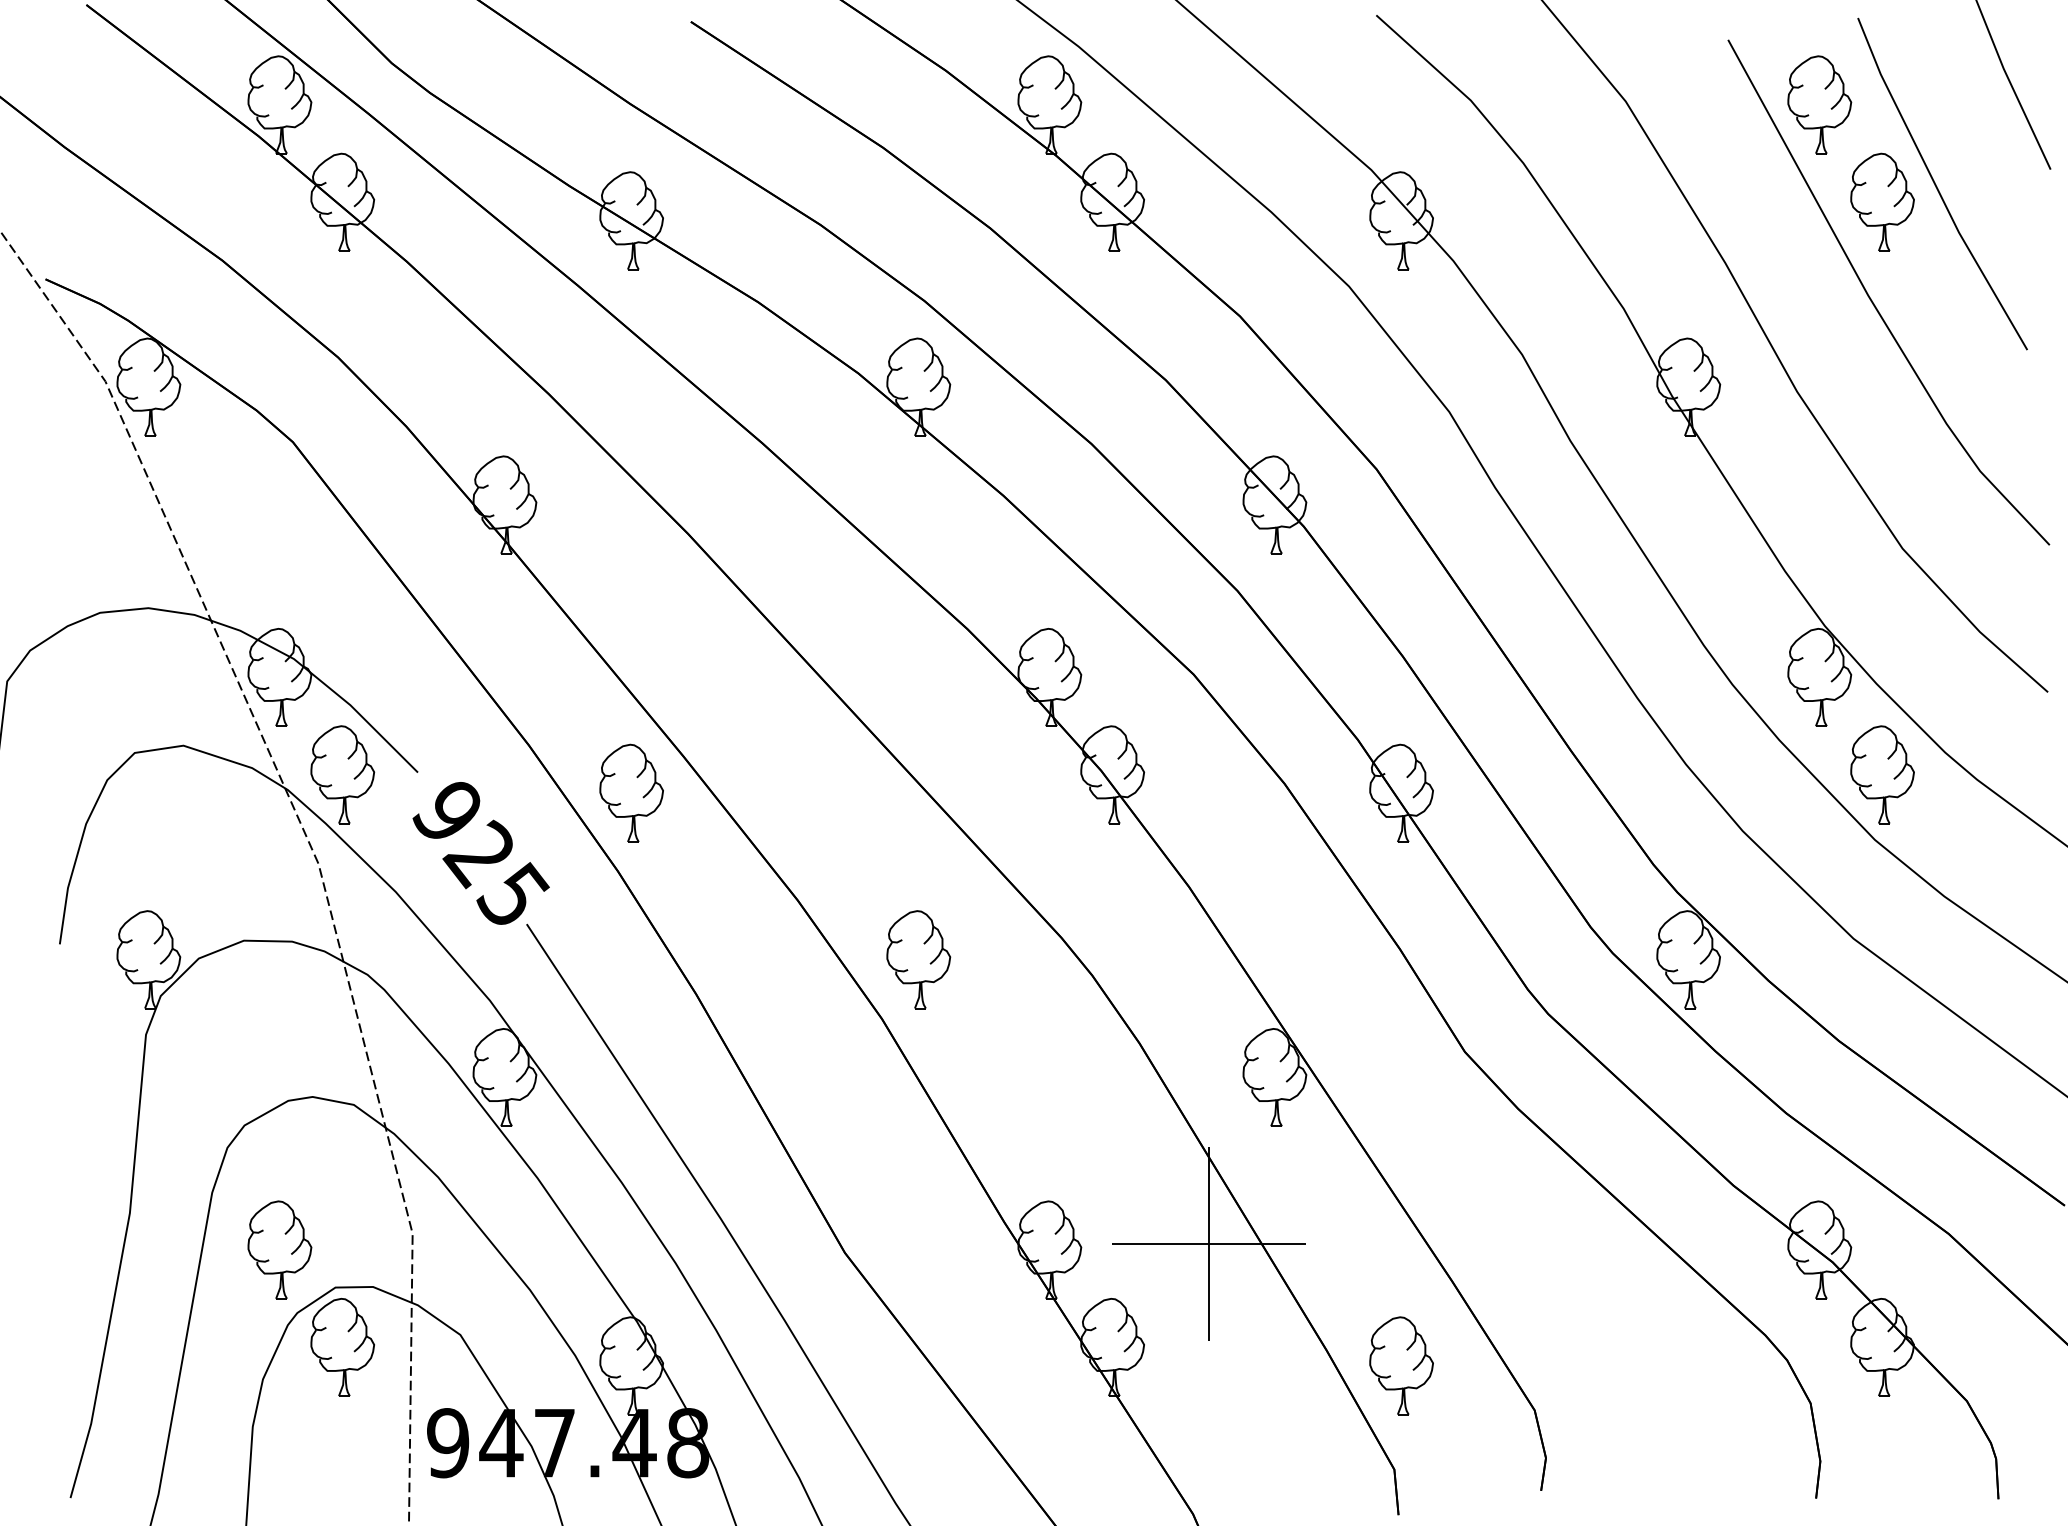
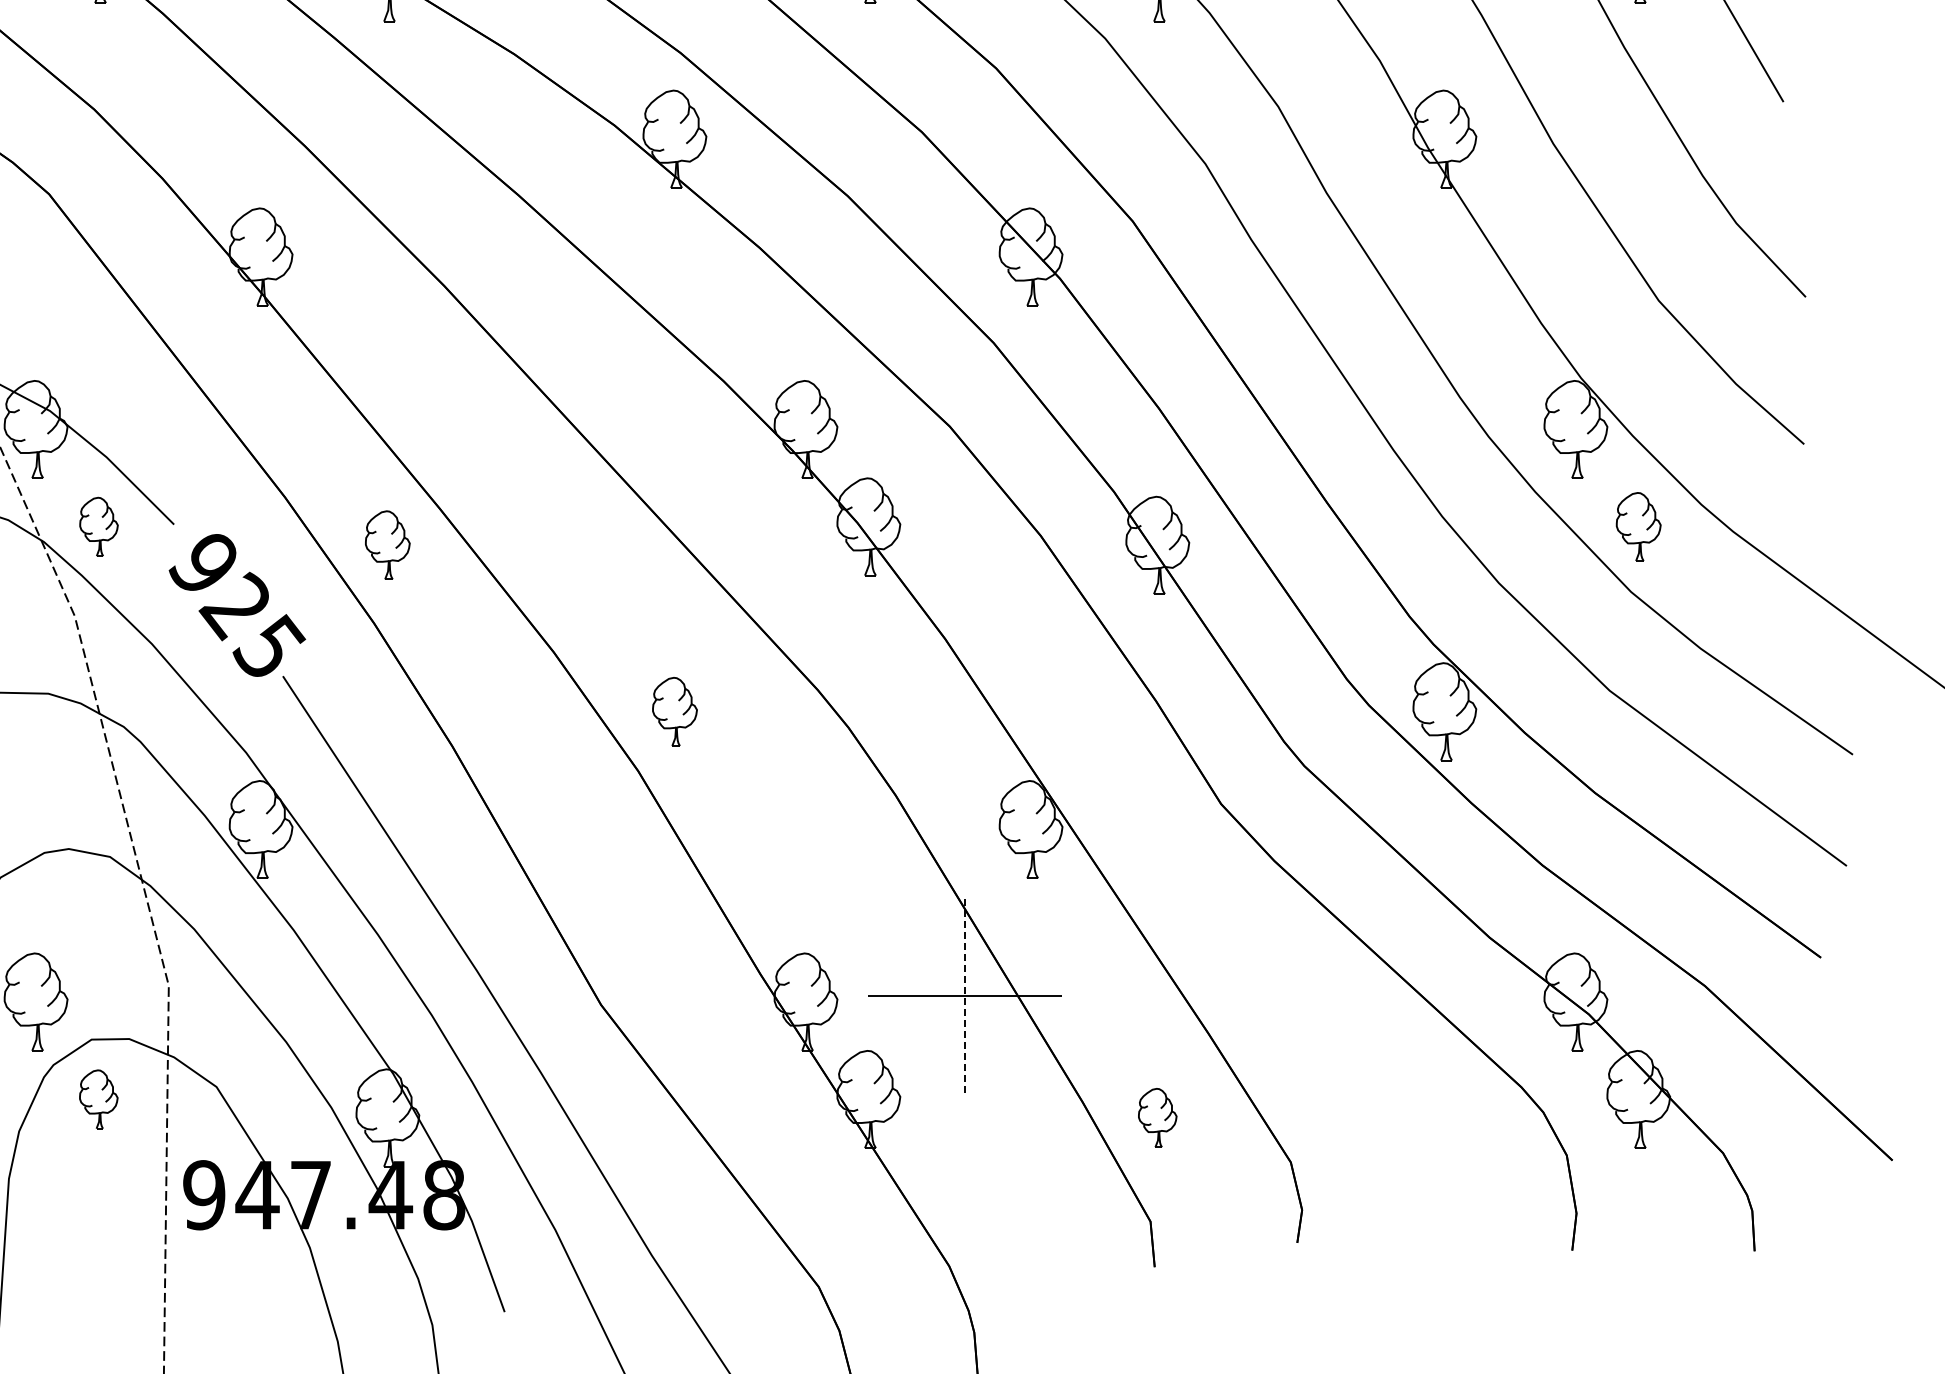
part: (342, 774) -> (98, 526), size x0.6
part: (1882, 774) -> (1638, 526), size x0.7
part: (631, 792) -> (387, 544), size x0.7
part: (918, 959) -> (674, 711), size x0.7
line: (1208, 1243) -> (964, 995), solid -> dashed
part: (342, 1347) -> (98, 1099), size x0.6
part: (1401, 1365) -> (1157, 1117), size x0.6

